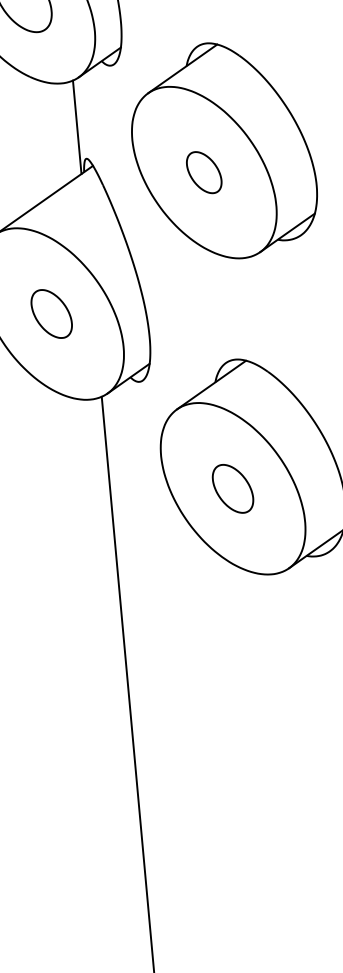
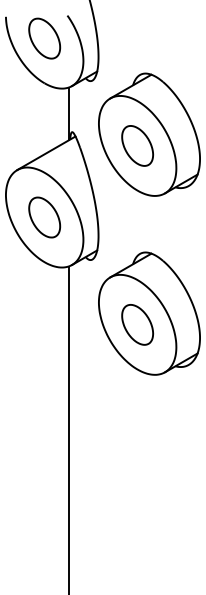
part: (204, 171) -> (137, 145), size x1.67
part: (51, 314) -> (44, 217), size x1.43
part: (232, 488) -> (137, 324), size x1.43

